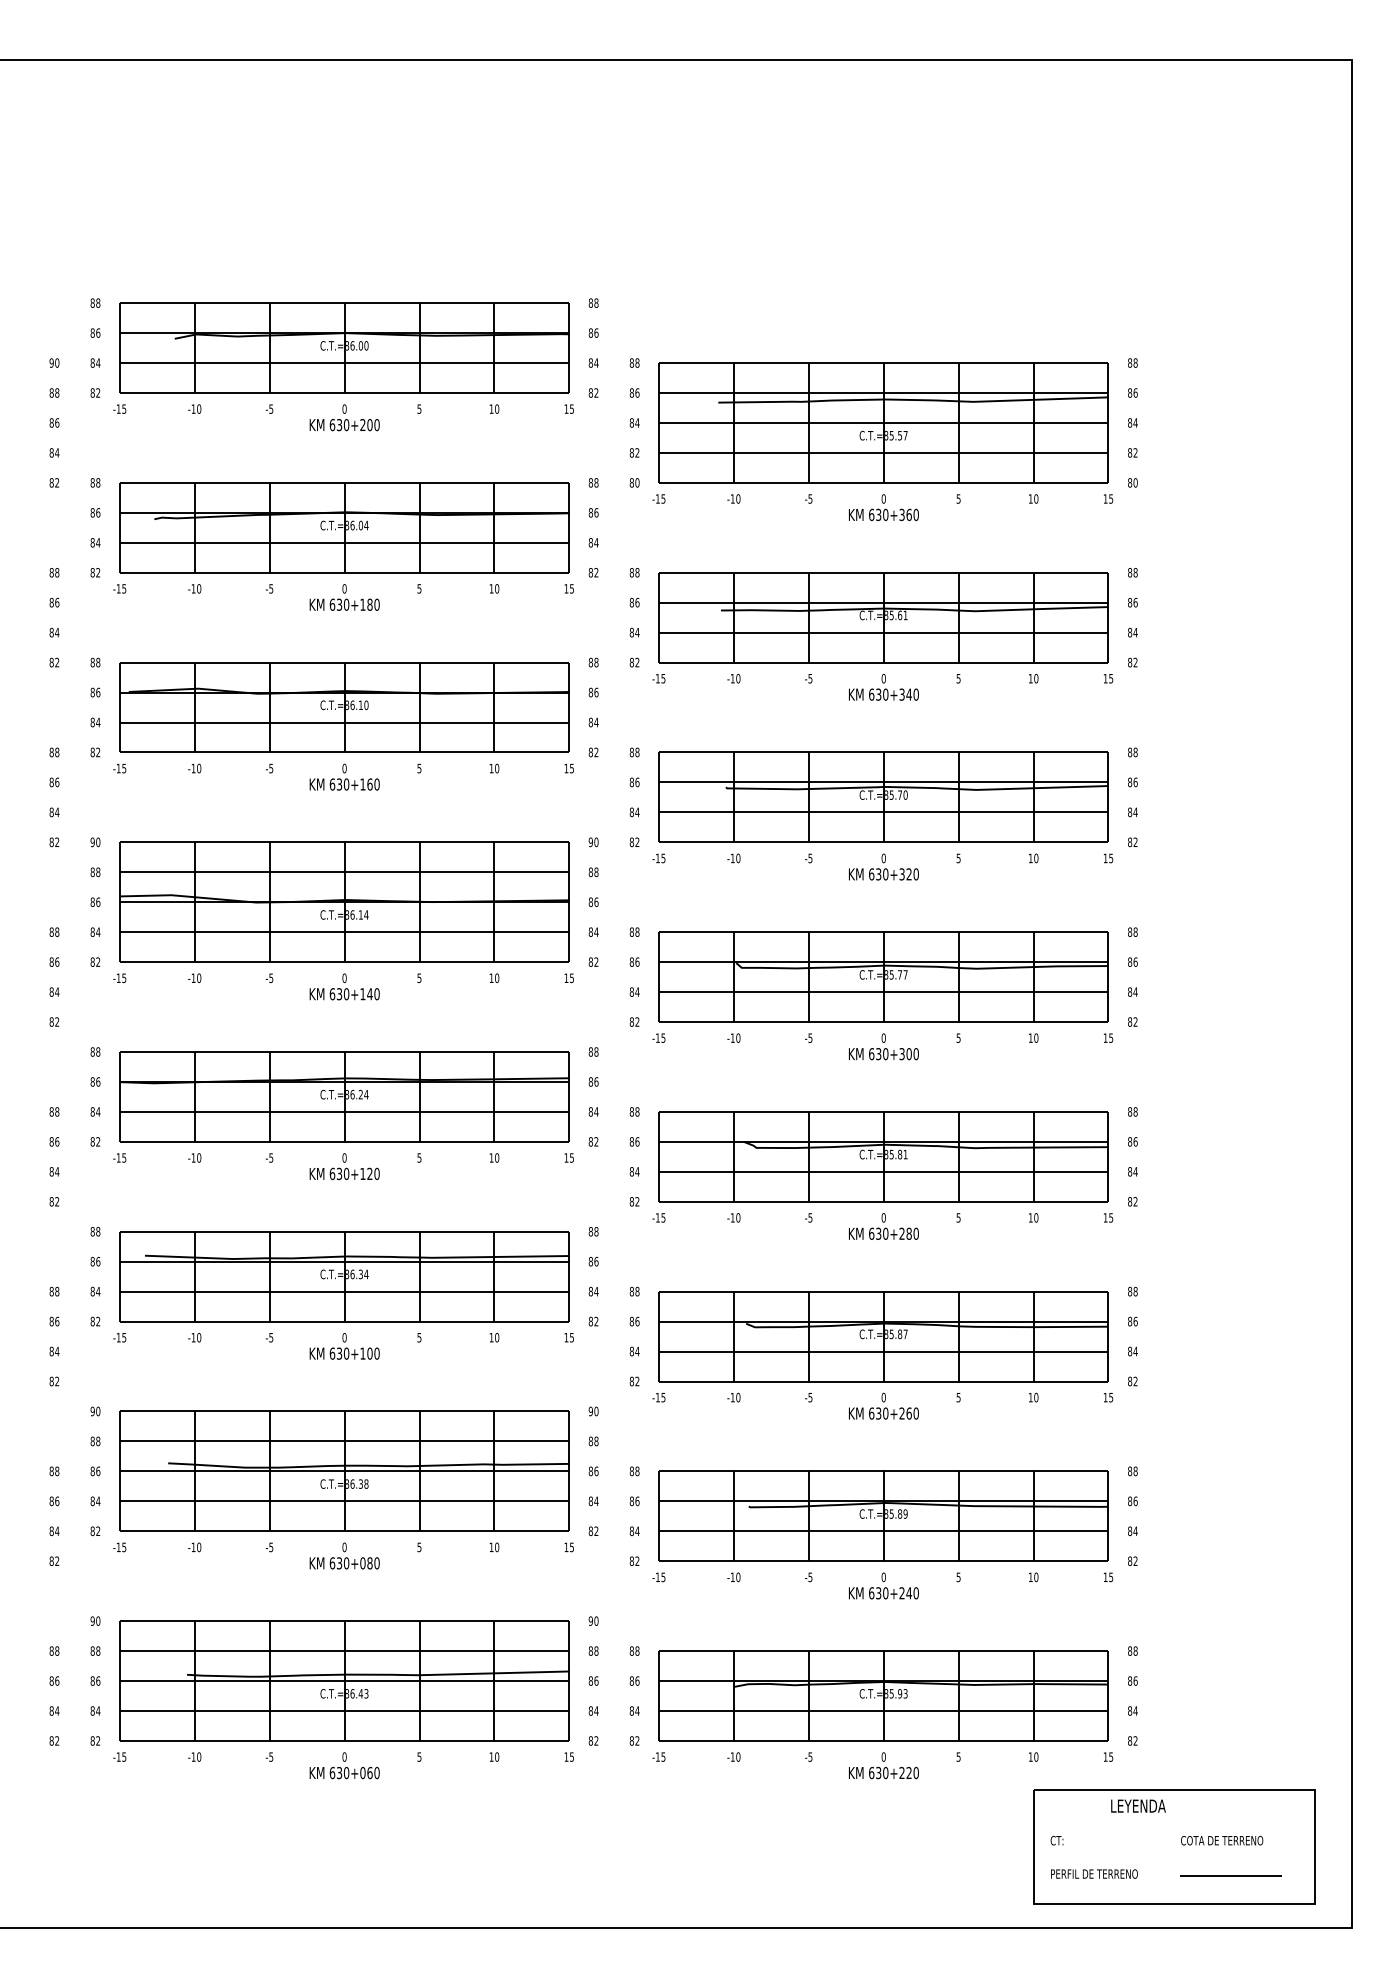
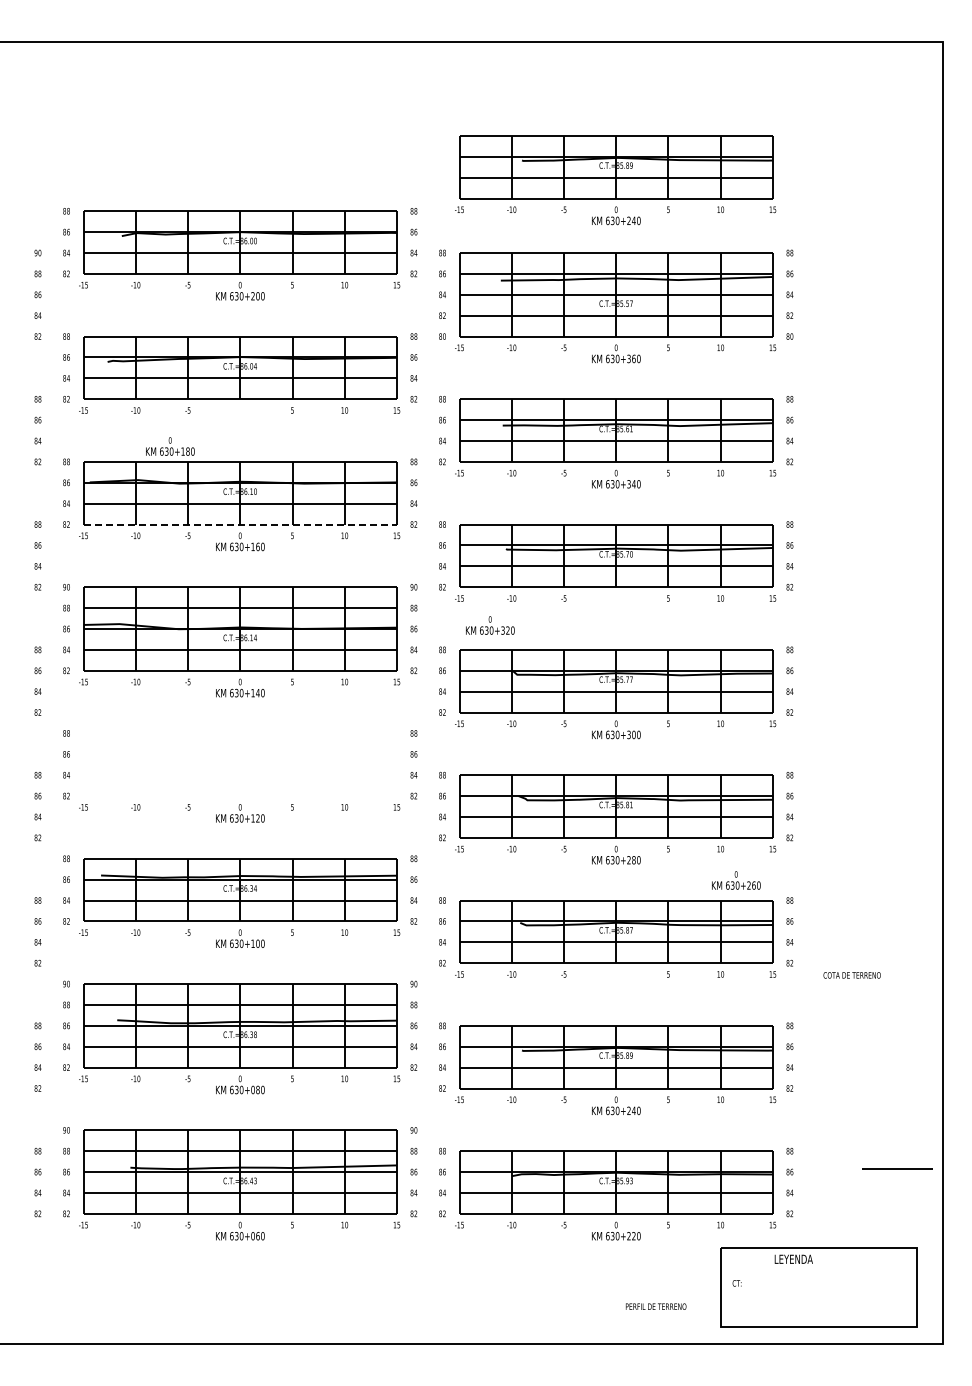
part: (882, 259) -> (615, 180), added
text: (344, 597) -> (170, 446), moved
line: (344, 752) -> (240, 524), solid -> dashed
text: (884, 867) -> (490, 625), moved
part: (344, 1096) -> (240, 764), removed
text: (884, 1406) -> (736, 880), moved
text: (1221, 1840) -> (851, 975), moved
text: (1094, 1873) -> (656, 1306), moved
line: (1231, 1875) -> (897, 1168), moved

